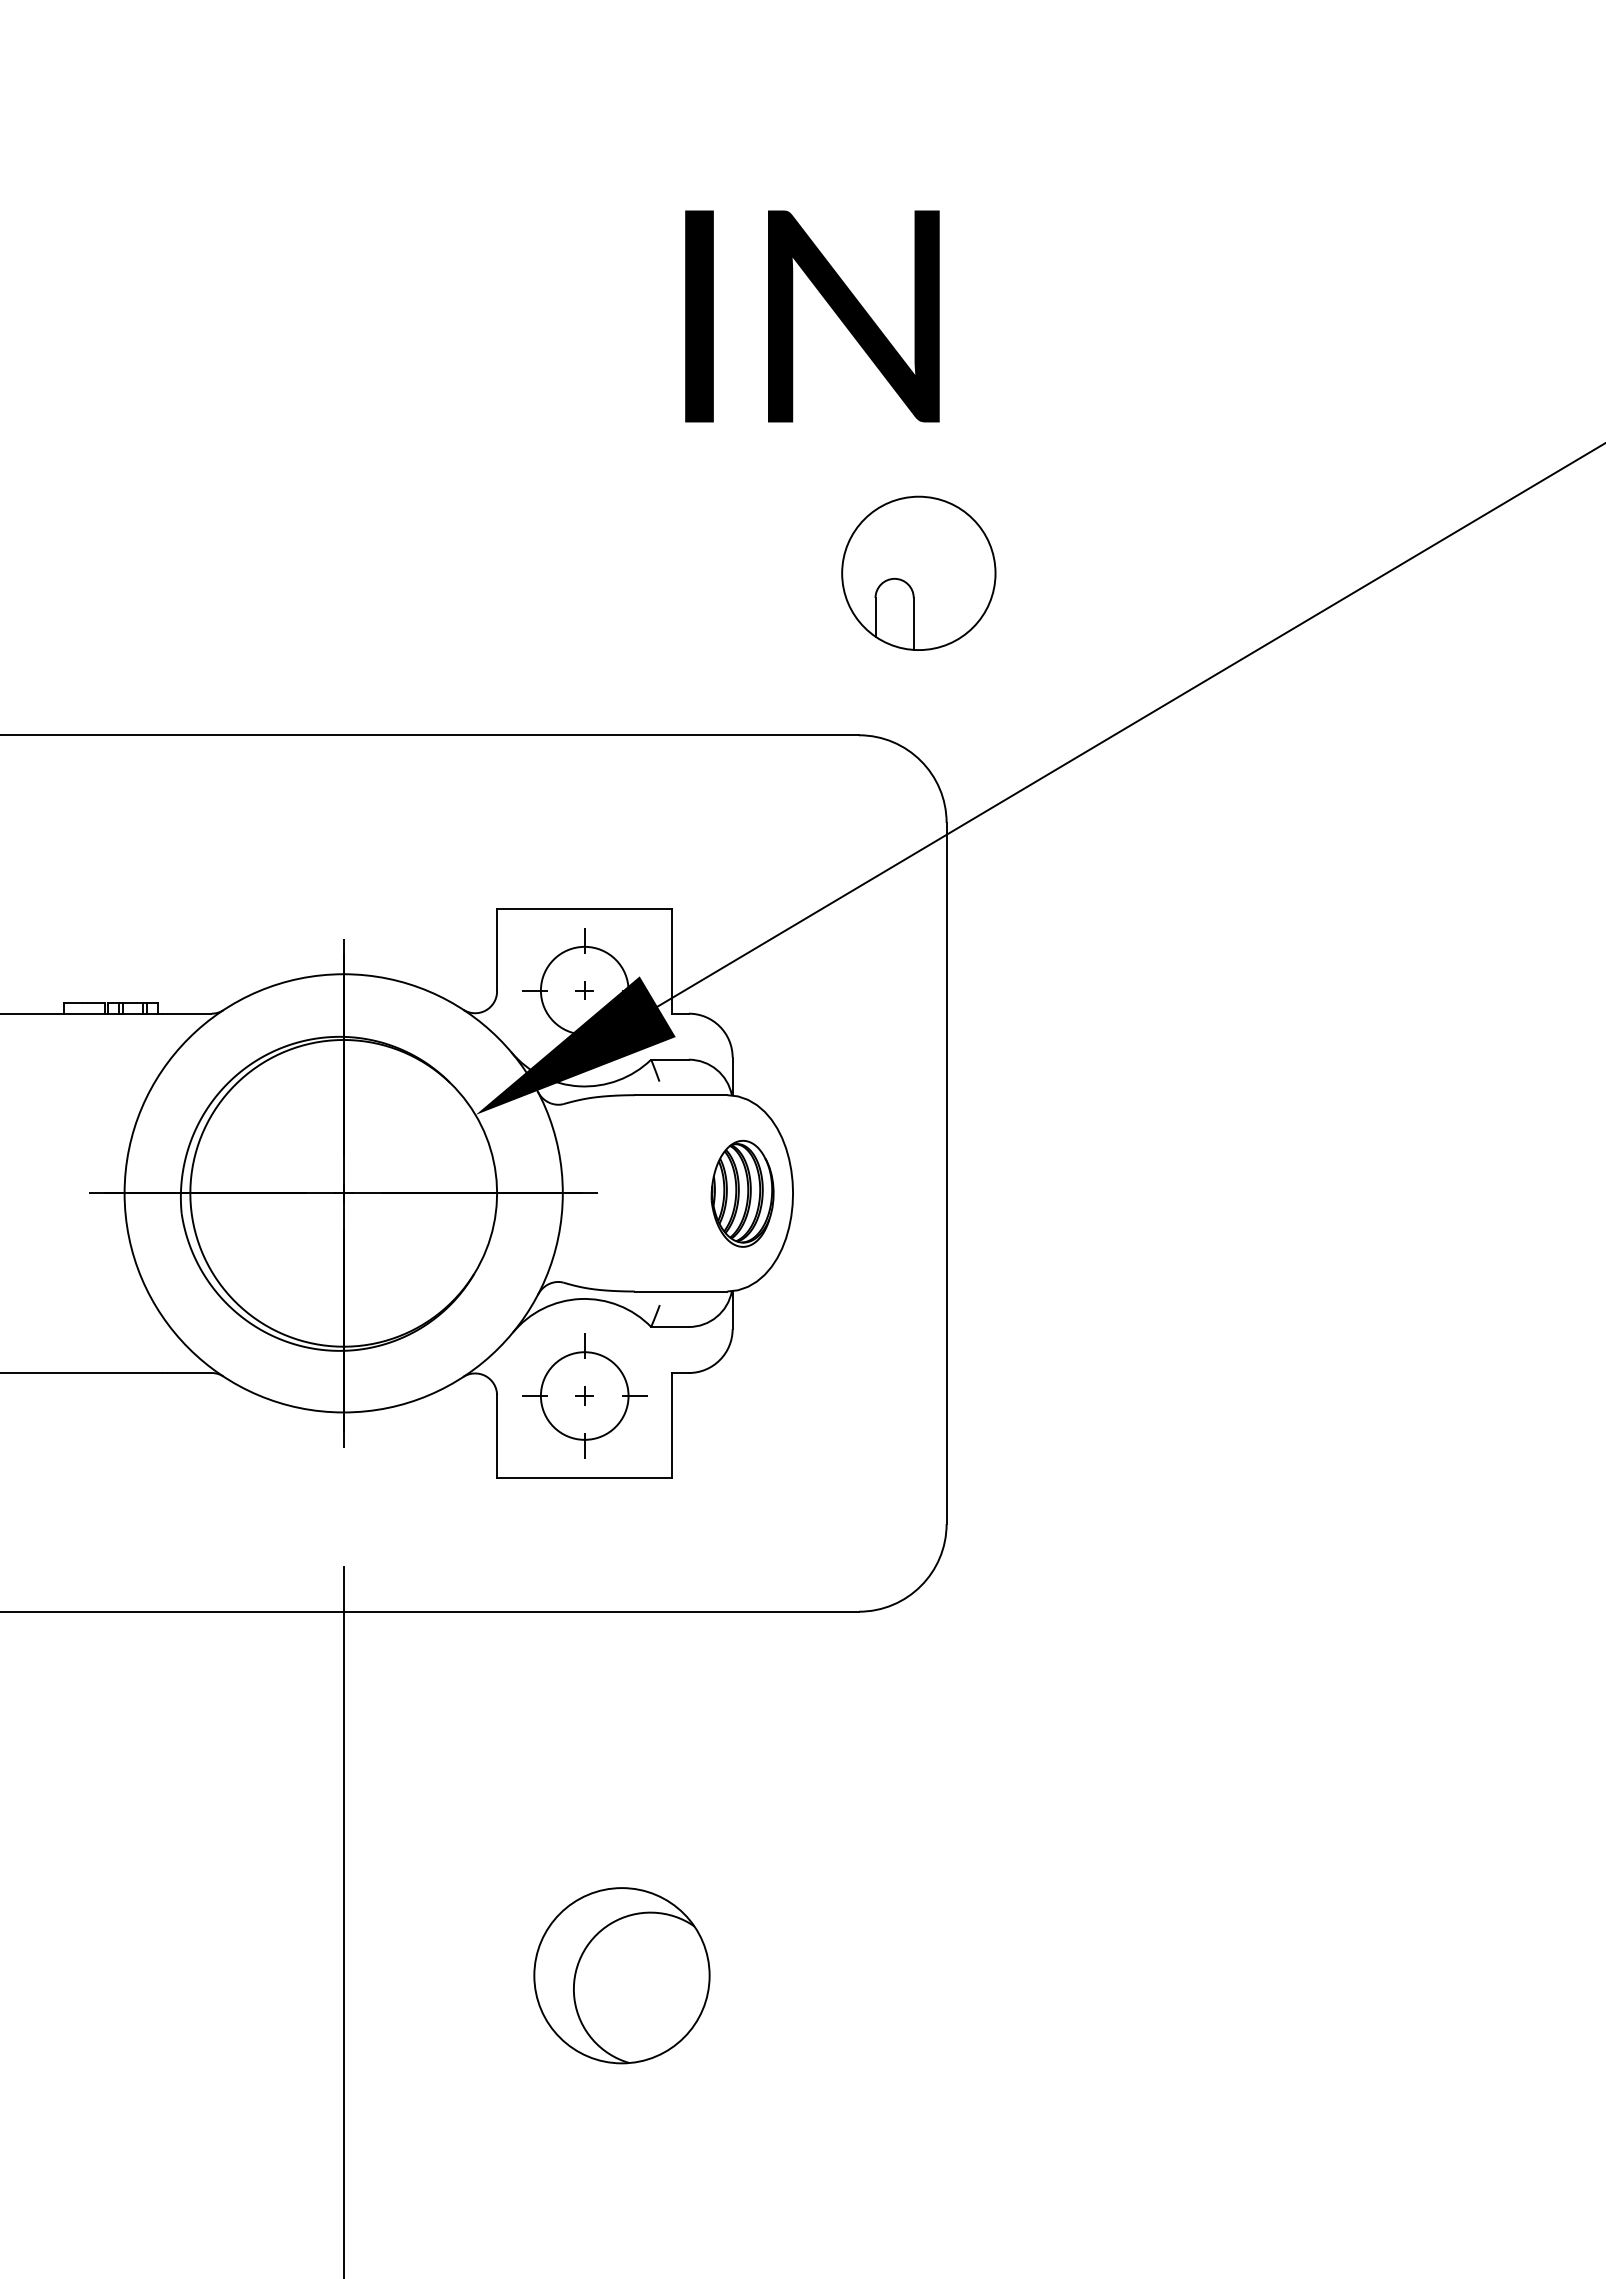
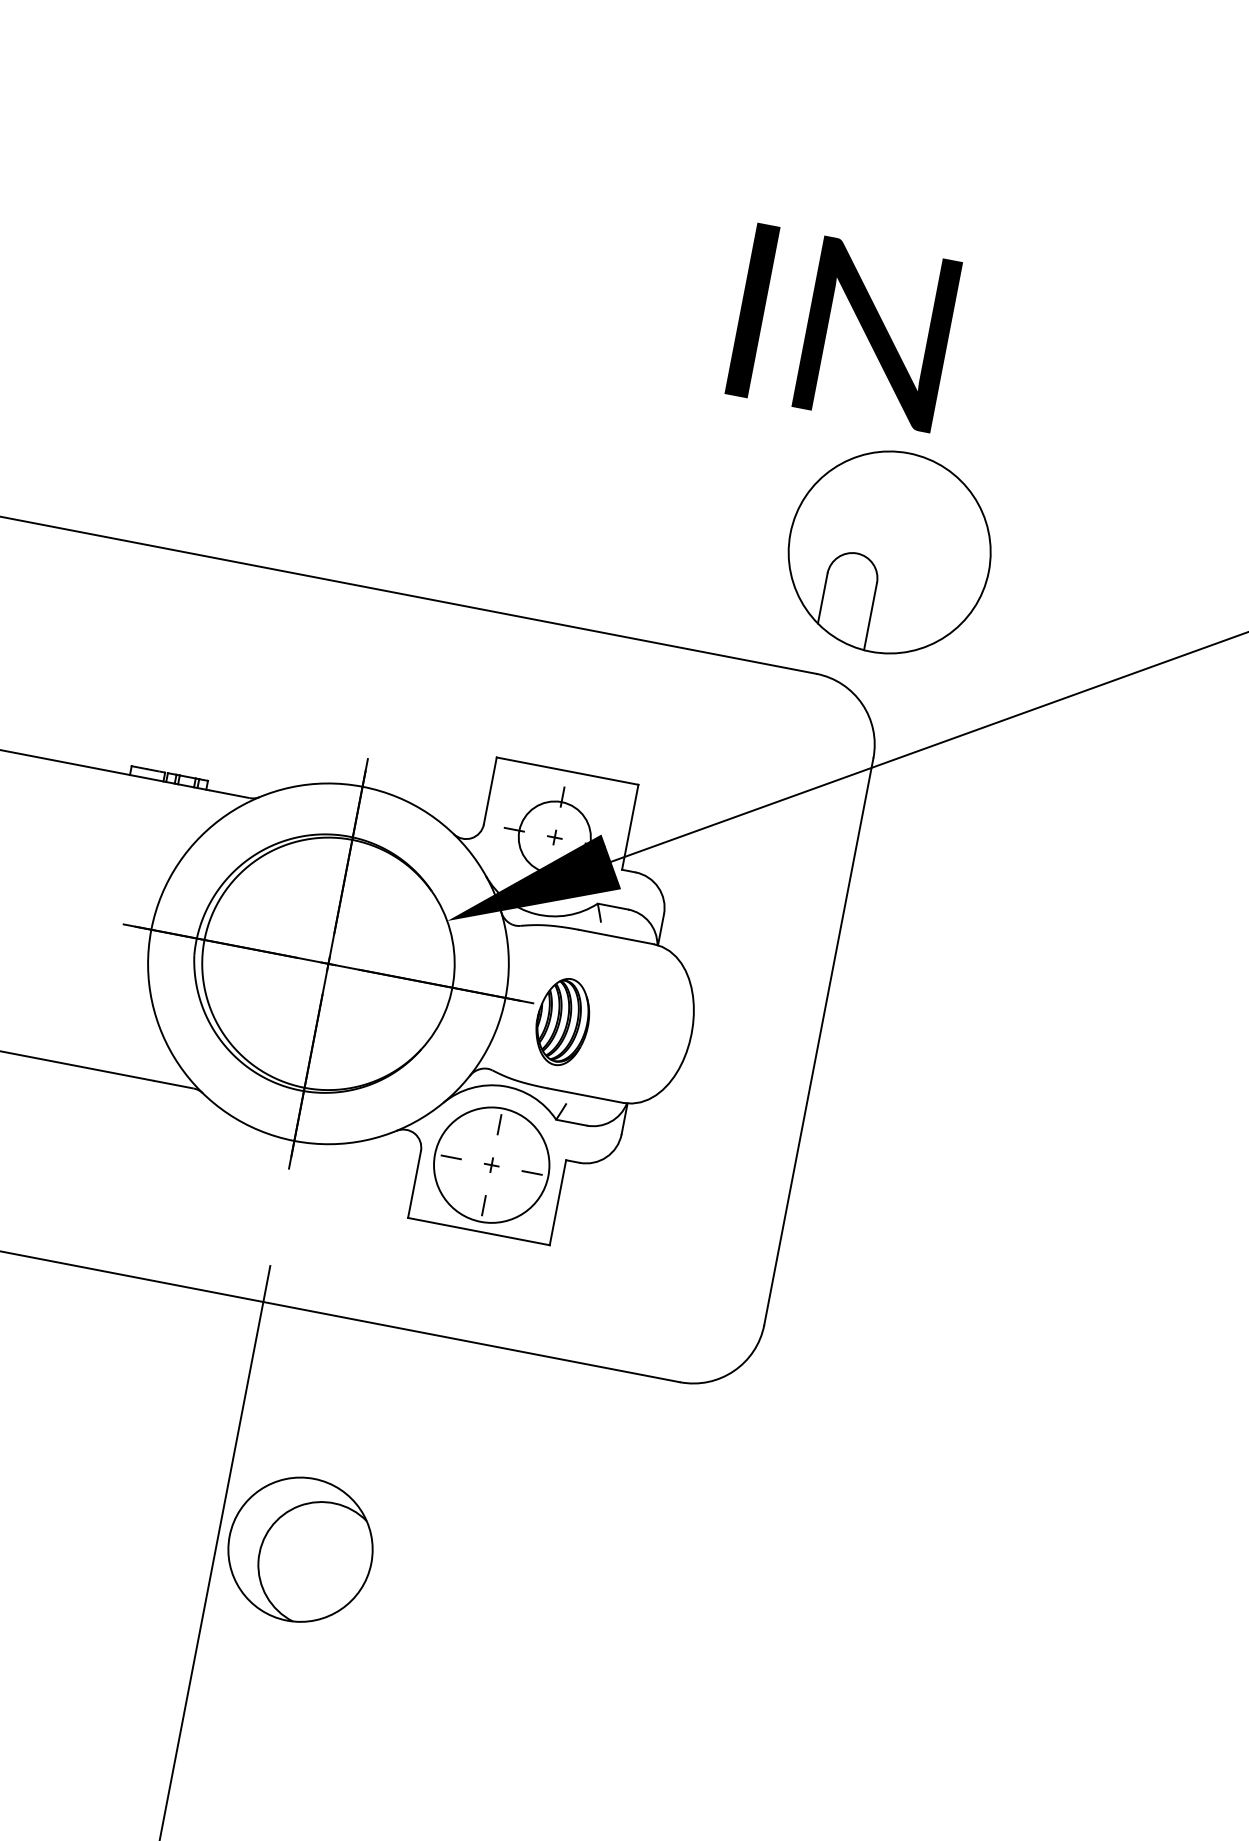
part: (918, 572) -> (889, 551), size x1.6
part: (742, 1193) -> (562, 1021), moved
circle: (584, 1395) -> (491, 1164), size x1.6
part: (621, 1975) -> (300, 1549), moved

